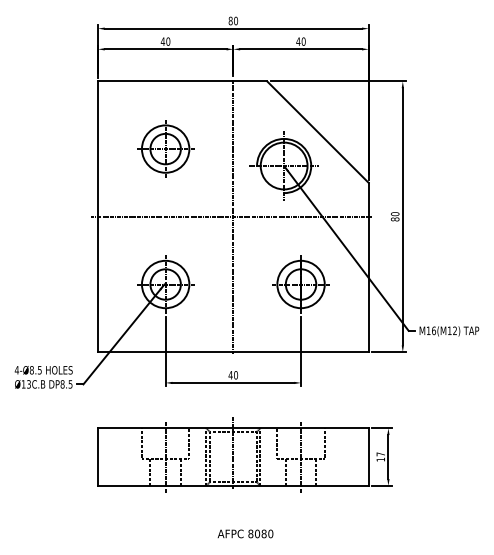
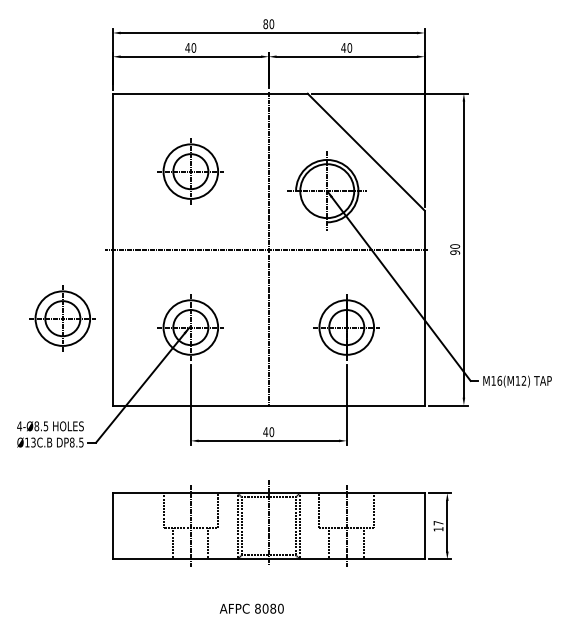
text: (395, 219) -> (455, 252), 80 -> 90
part: (54, 276) -> (62, 318), added
text: (245, 533) -> (251, 608), moved

